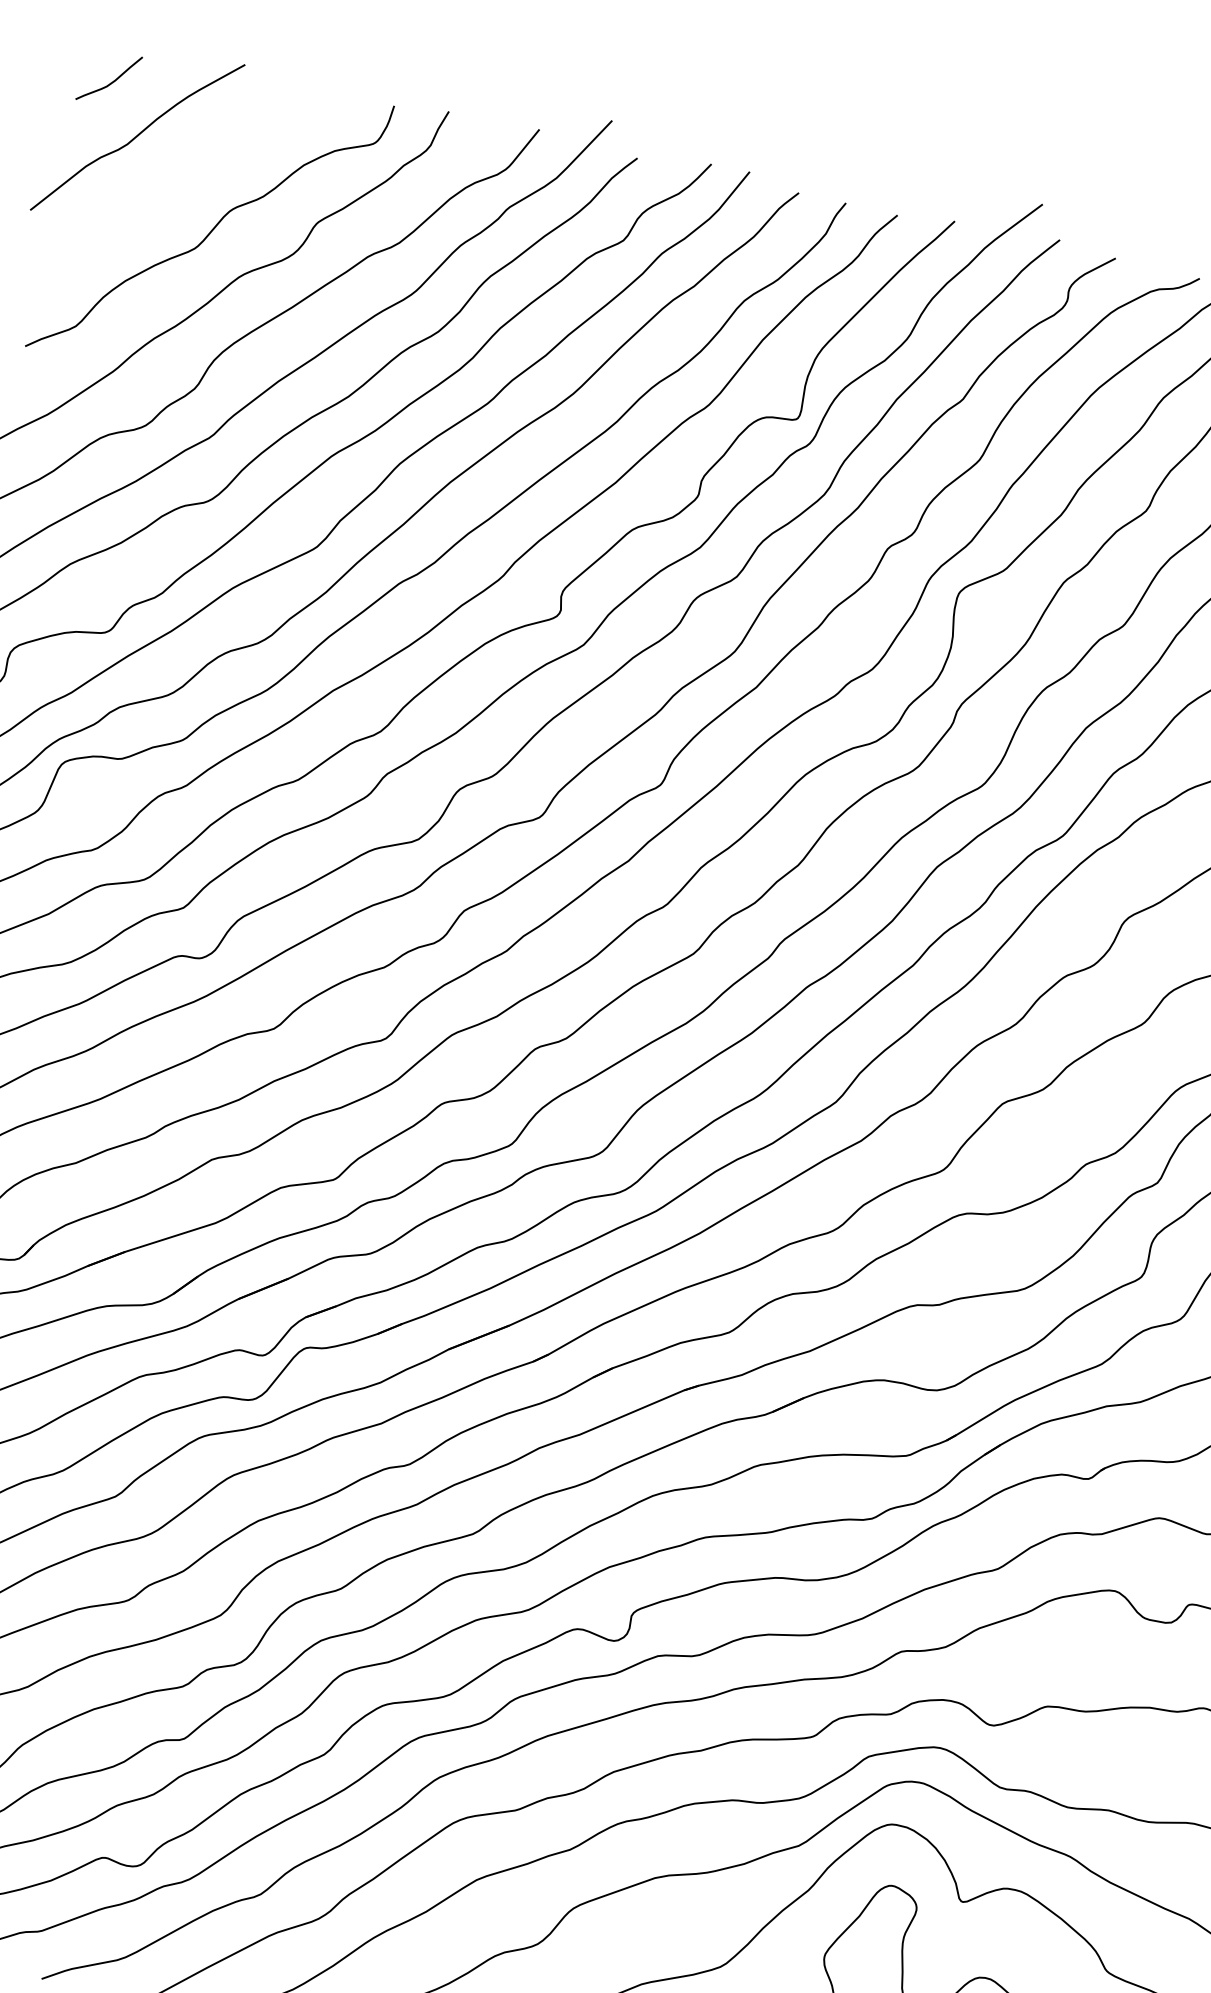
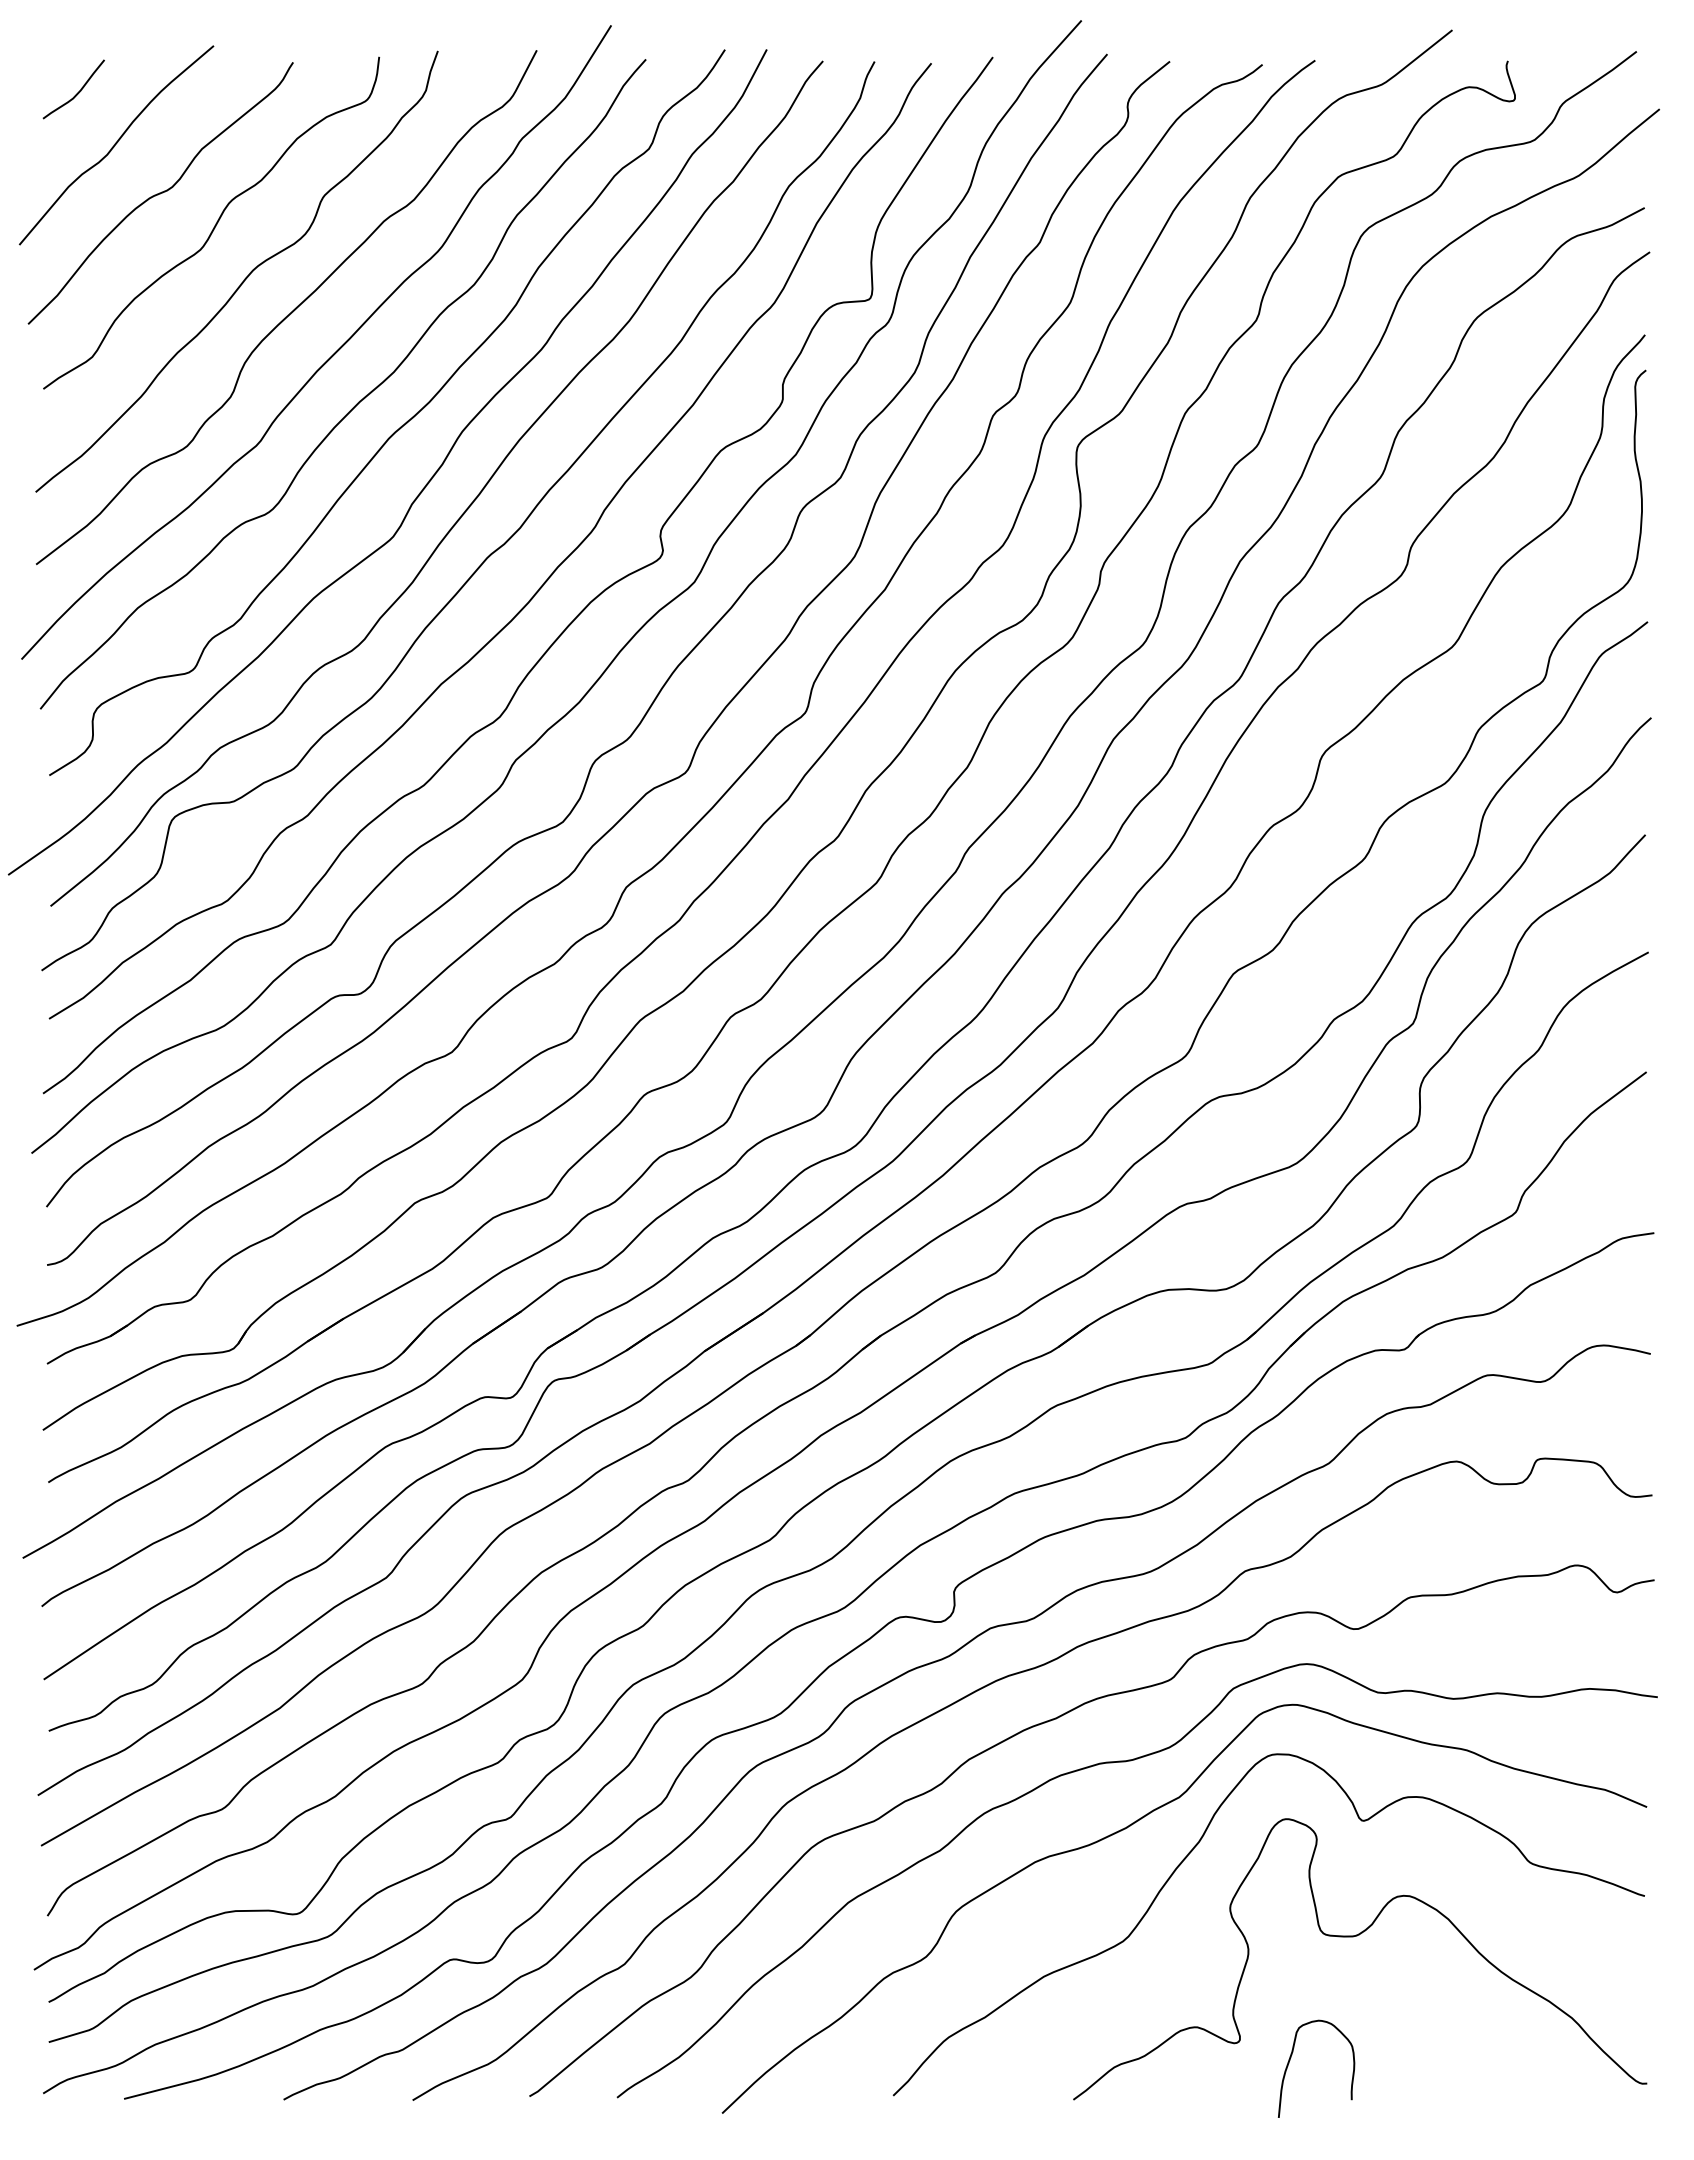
curve: (168, 189) -> (160, 193), added

